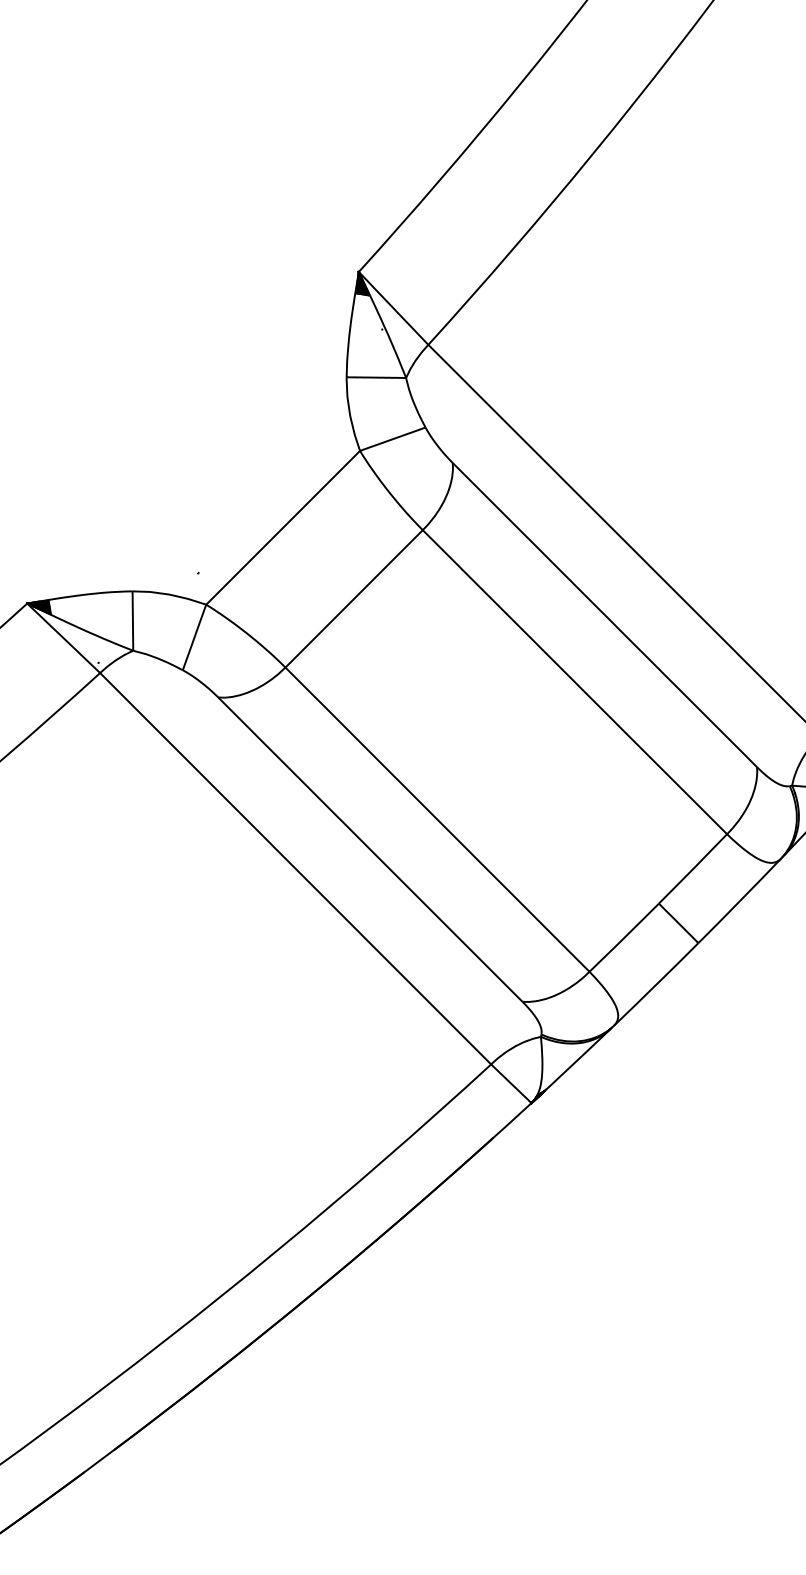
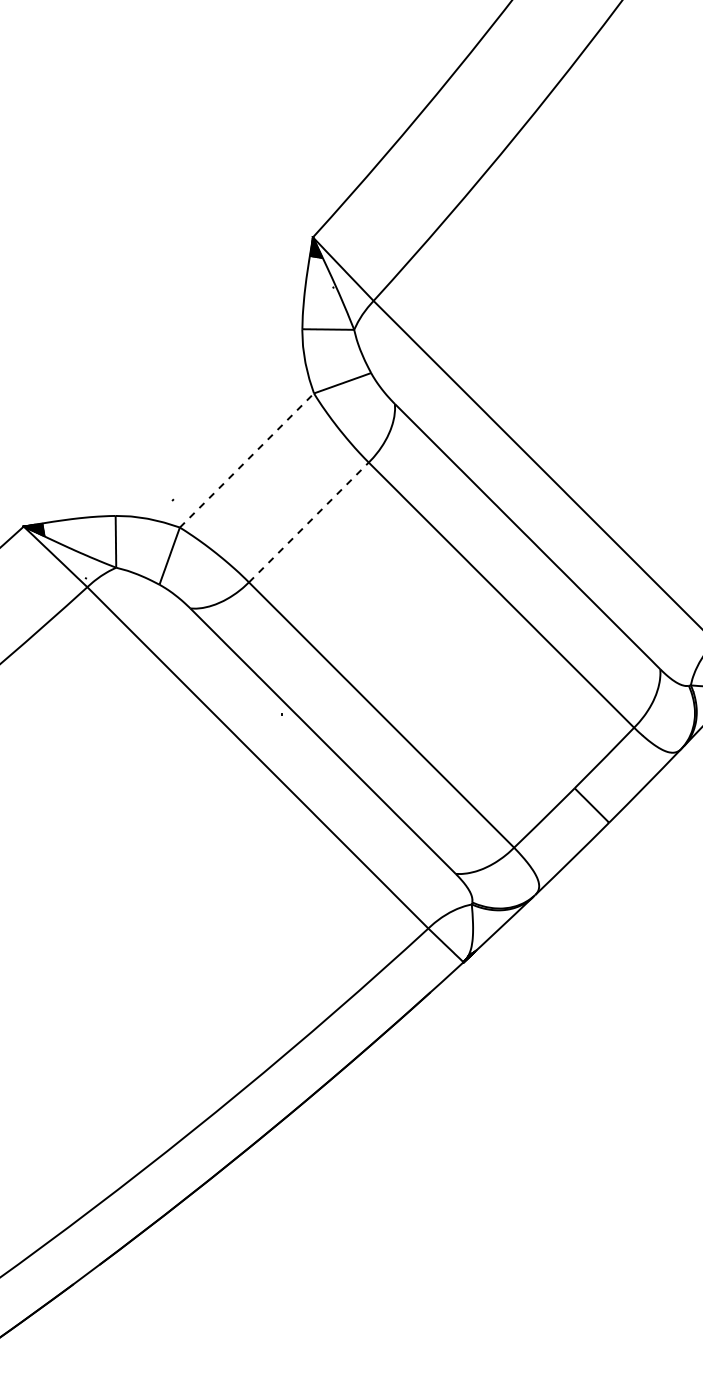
line: (282, 527) -> (246, 460), solid -> dashed
line: (353, 598) -> (308, 522), solid -> dashed

